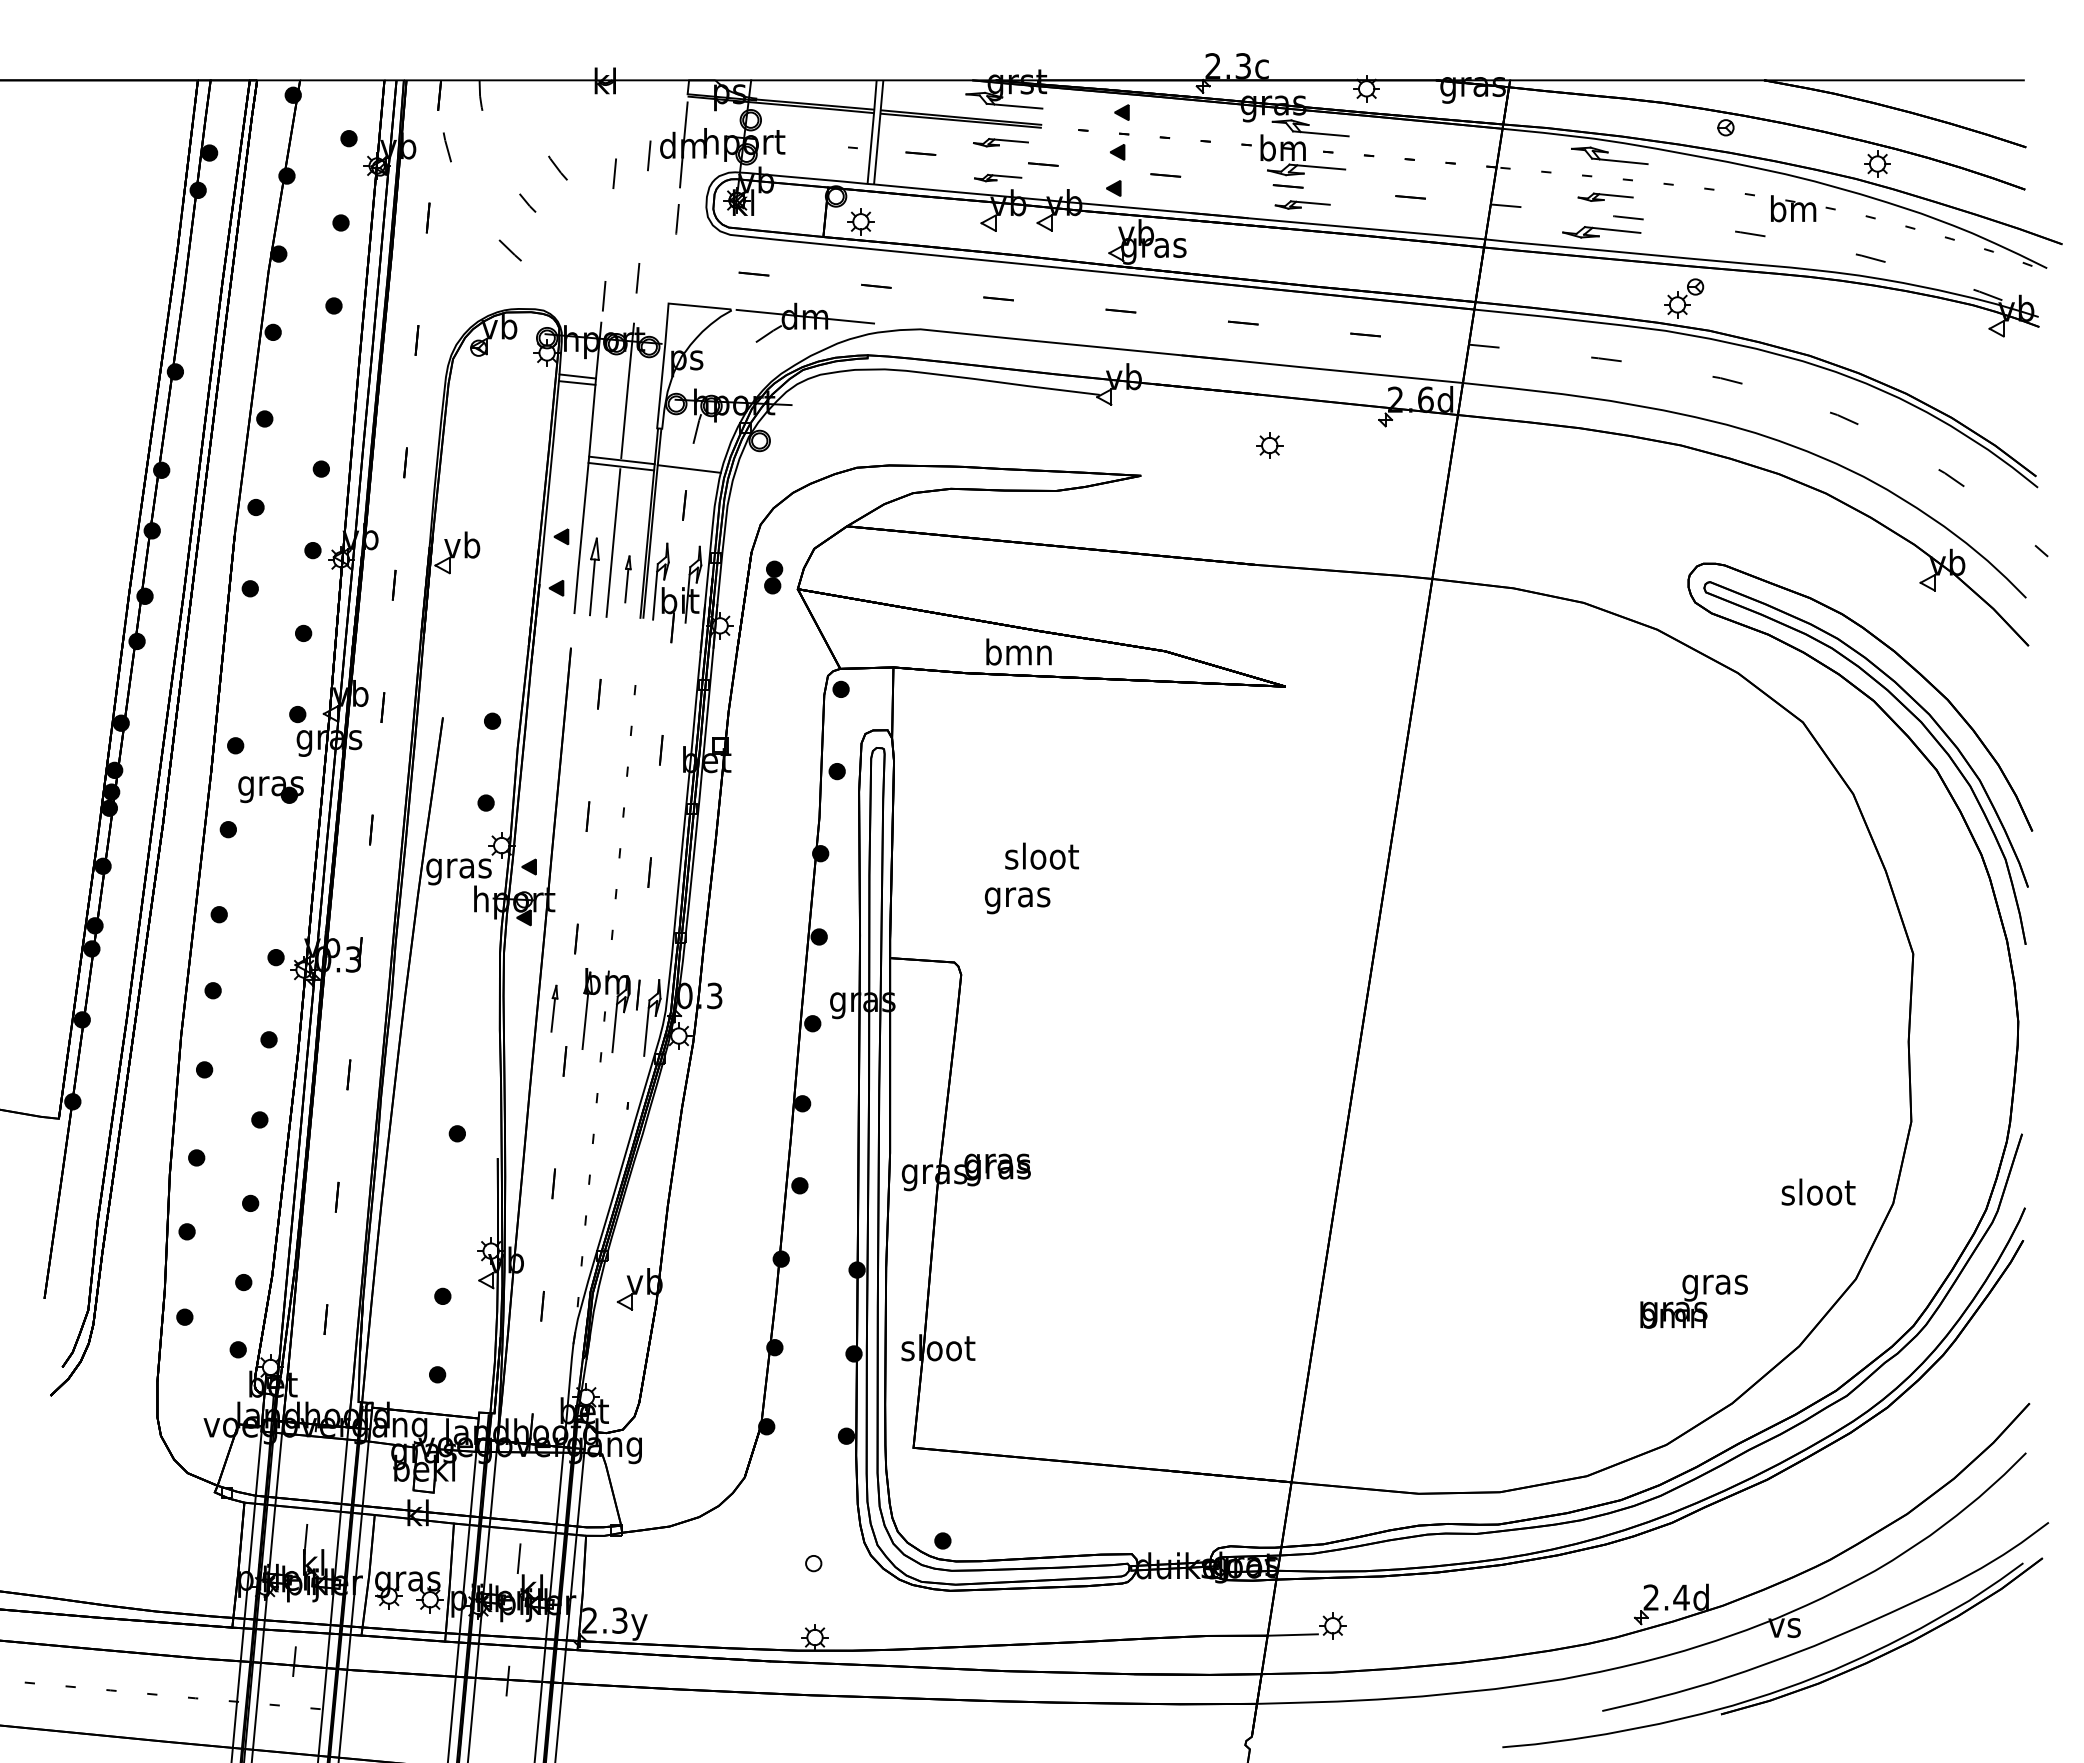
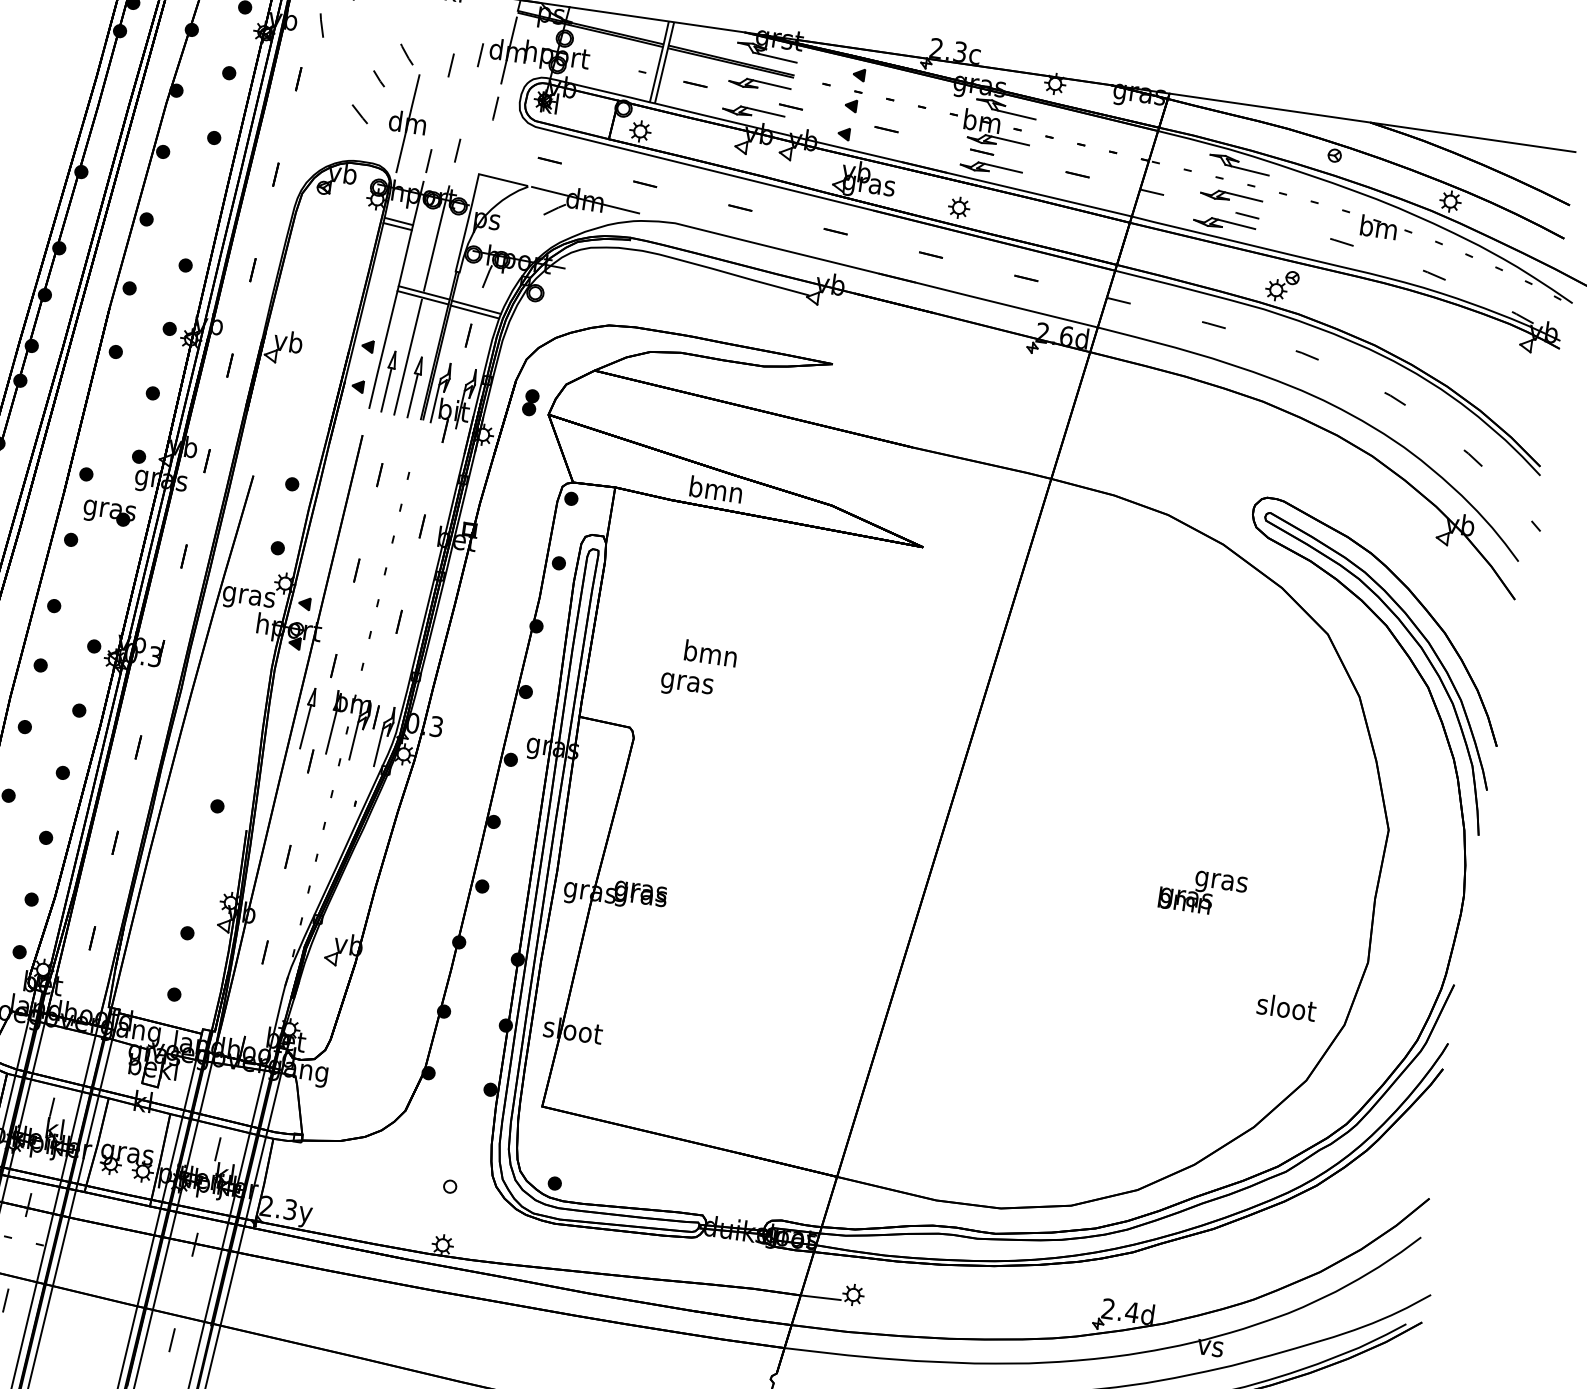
part: (1000, 142) -> (759, 84), size x1.43
part: (997, 177) -> (753, 112), size x1.67
part: (1605, 197) -> (1231, 197), size x1.43
part: (1302, 204) -> (991, 168), size x1.43
part: (571, 253) -> (407, 123), added
part: (1269, 445) -> (958, 207), moved
line: (688, 474) -> (475, 311), added
part: (627, 579) -> (415, 387), size x1.67
text: (1041, 855) -> (710, 652), sloot -> bmn
part: (554, 1008) -> (308, 718), size x1.67
text: (1693, 1301) -> (1202, 892), moved

